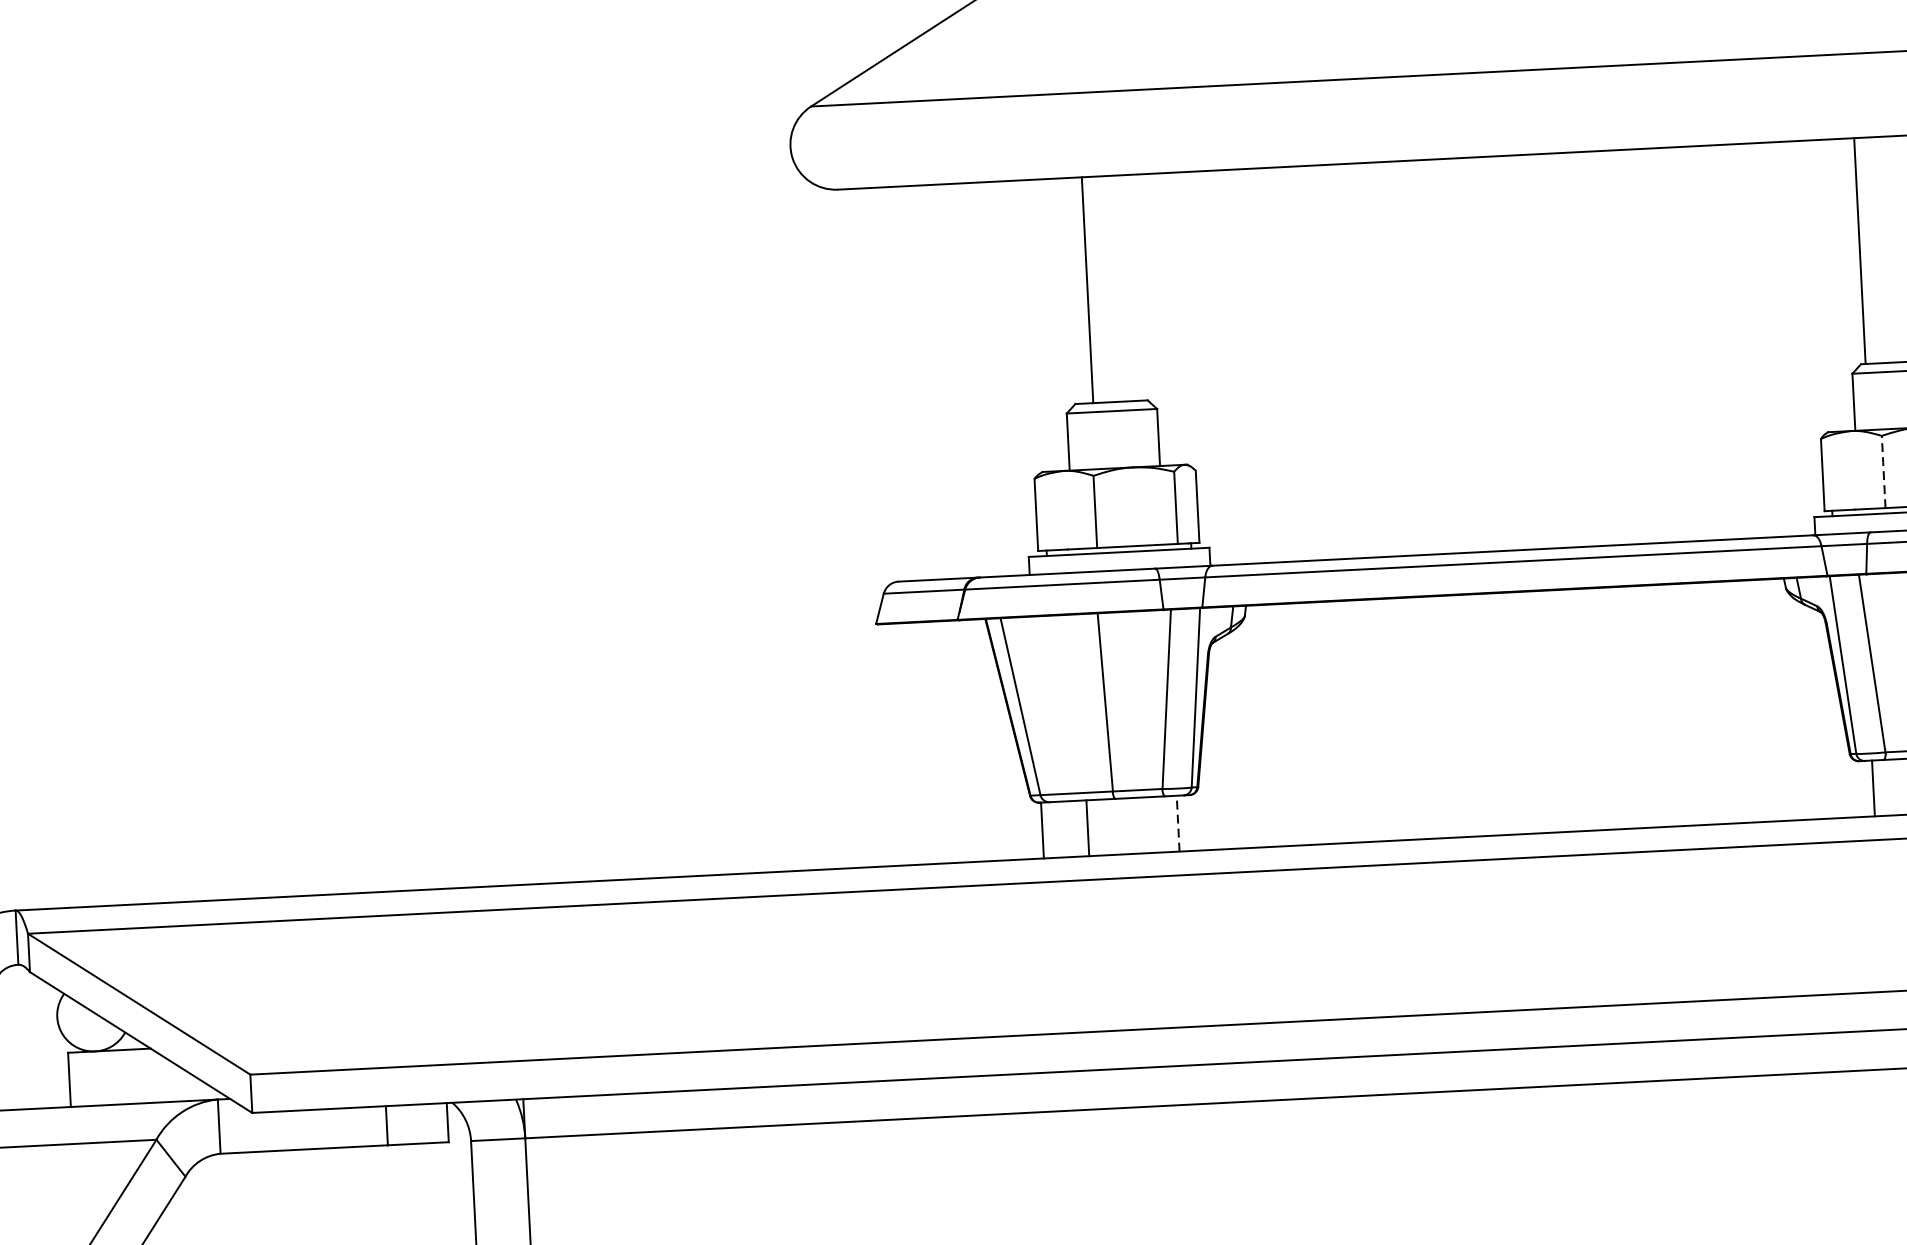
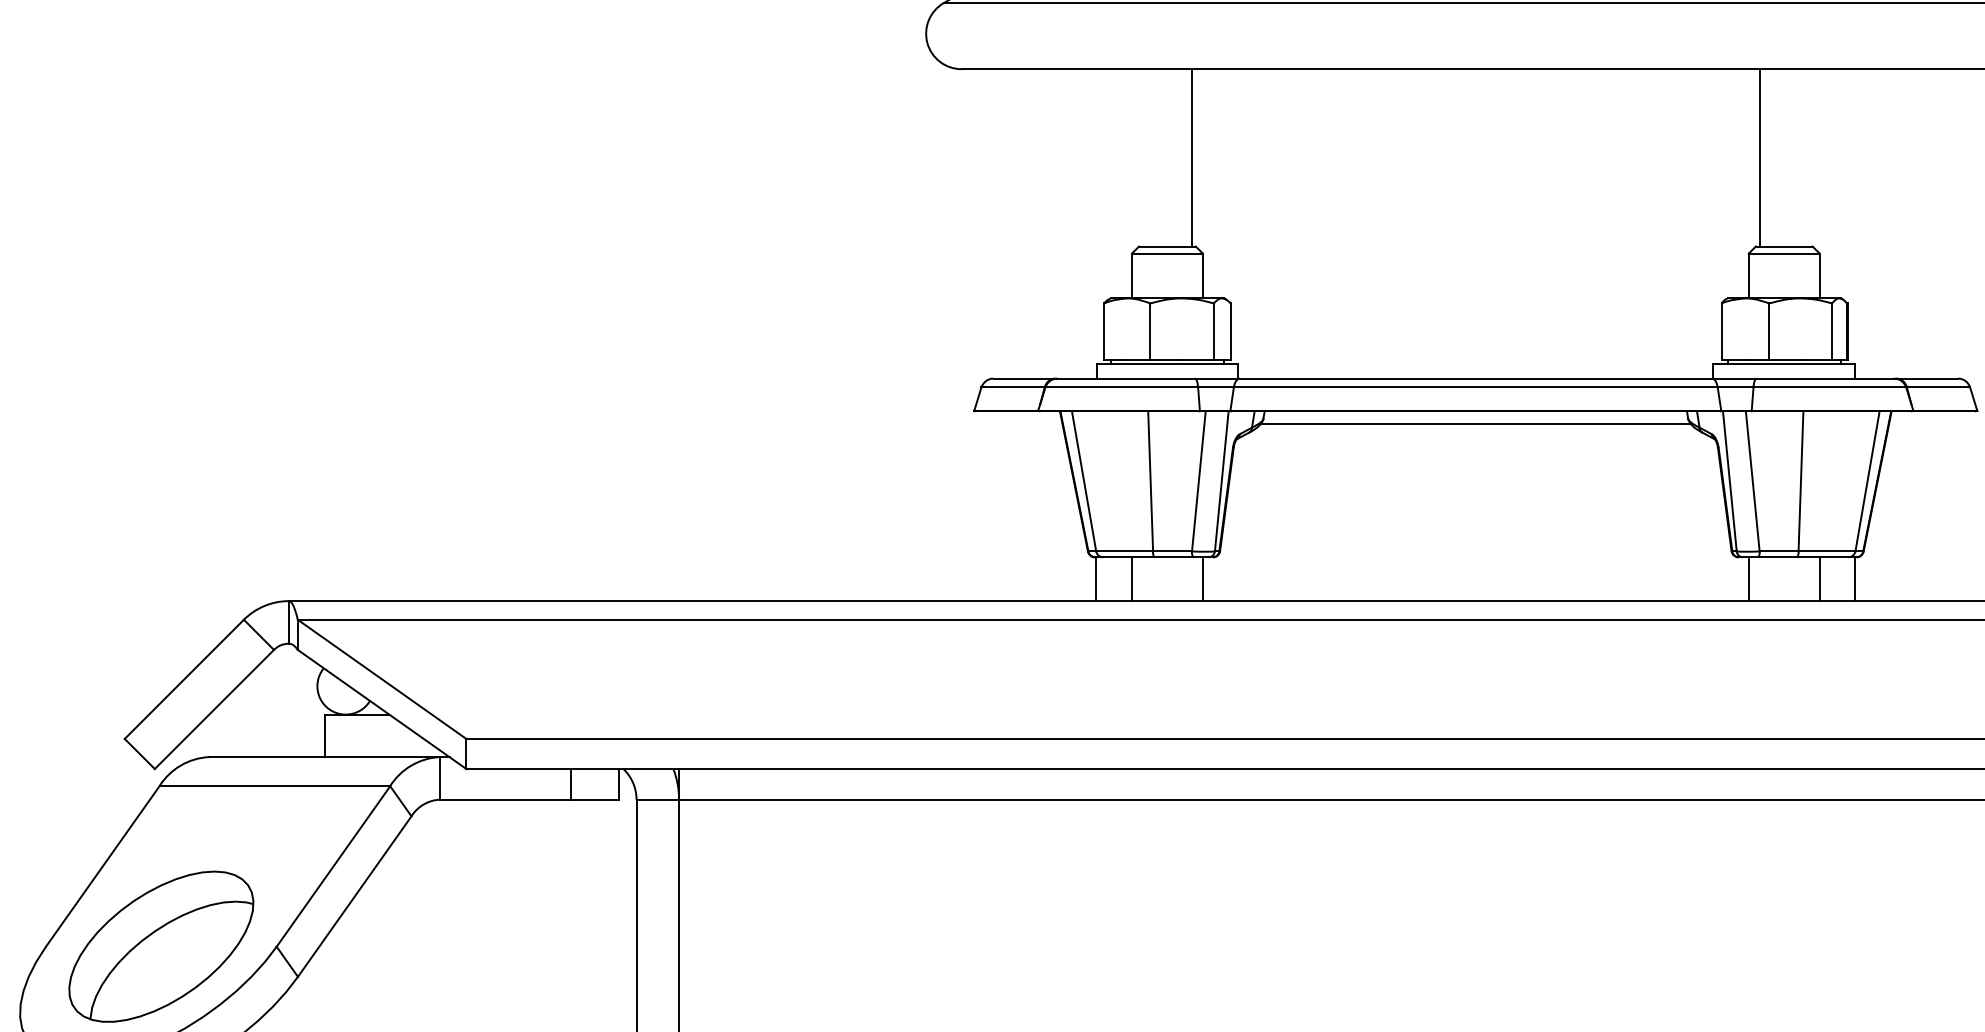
line: (1088, 289) -> (1192, 157), moved
line: (1883, 471) -> (1769, 331), dashed -> solid
line: (1515, 607) -> (1475, 423), added
line: (1177, 824) -> (1202, 579), dashed -> solid

